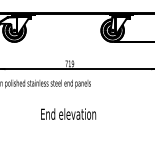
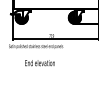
text: (67, 114) -> (39, 63), moved

